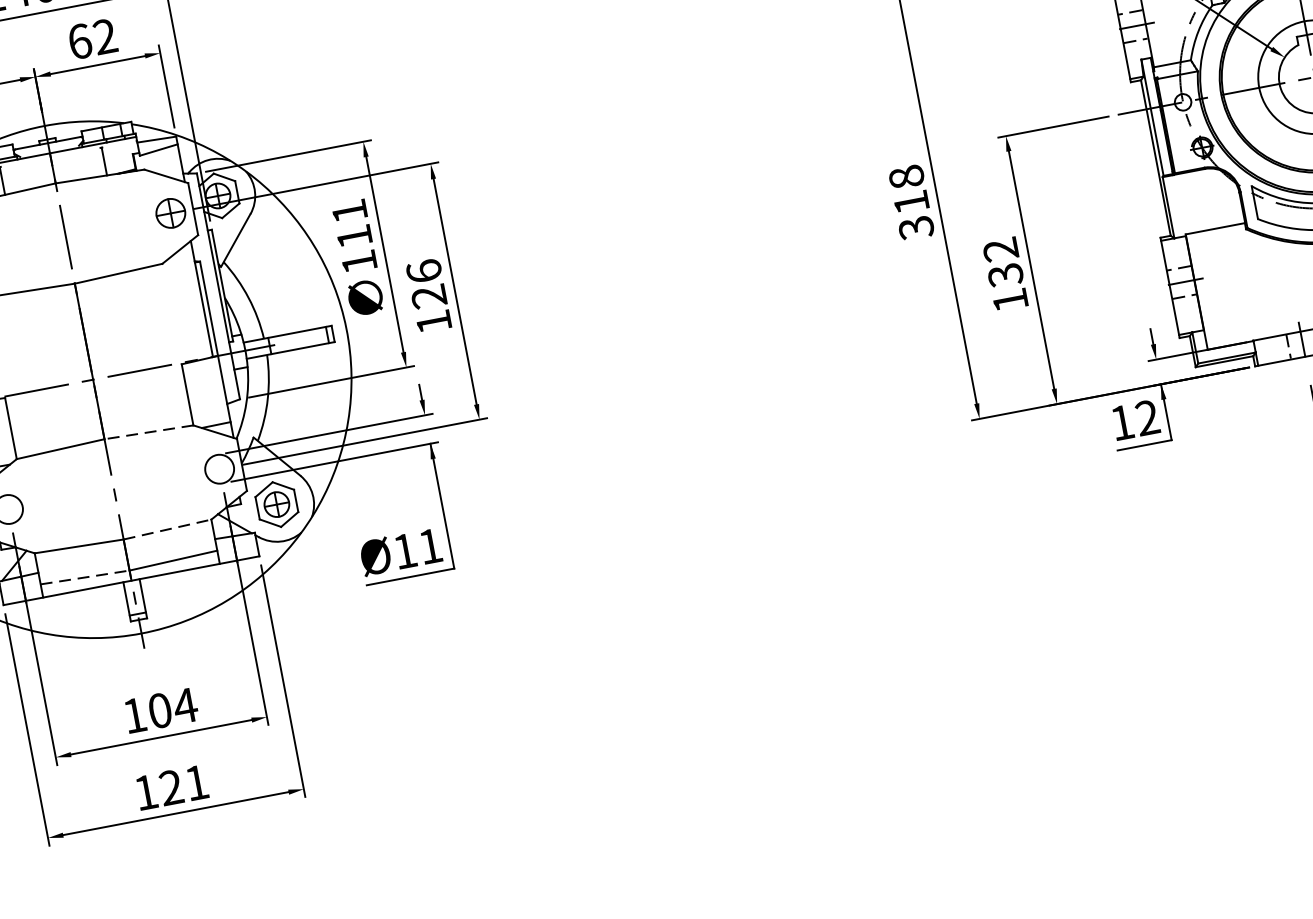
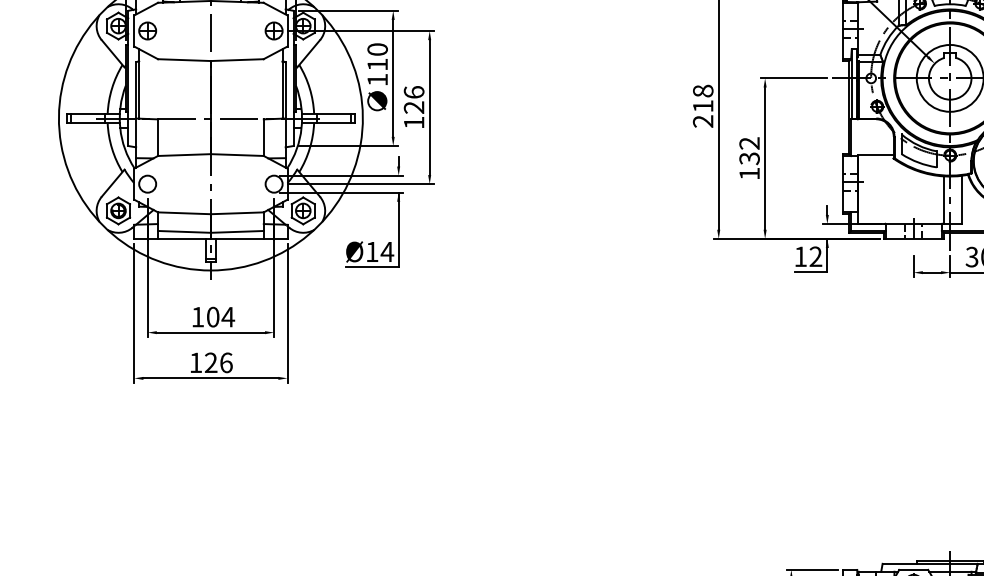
text: (349, 211) -> (377, 49), 111 -> 110
text: (916, 227) -> (703, 121), 318 -> 218
line: (147, 433) -> (236, 155), dashed -> solid
line: (167, 529) -> (237, 213), dashed -> solid
text: (430, 545) -> (387, 251), Ø11 -> Ø14
line: (85, 576) -> (184, 231), dashed -> solid
text: (196, 782) -> (226, 362), 121 -> 126

